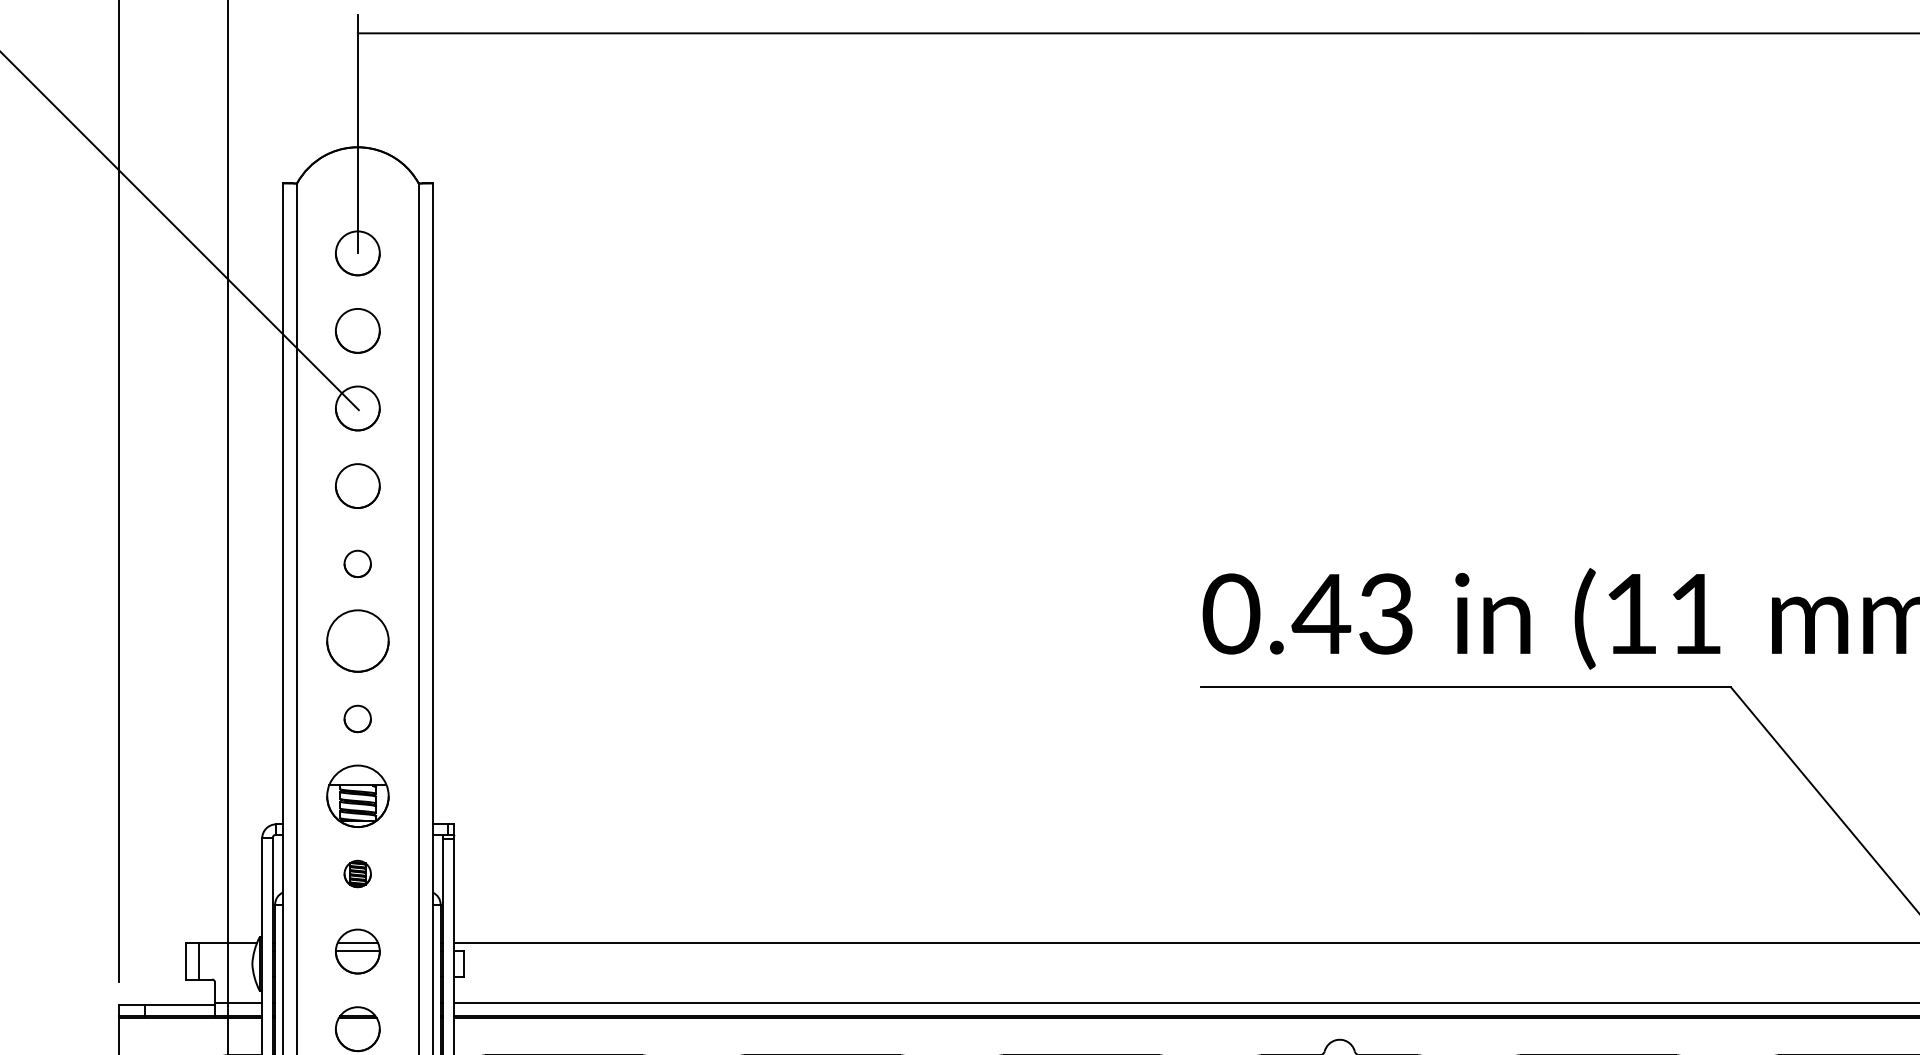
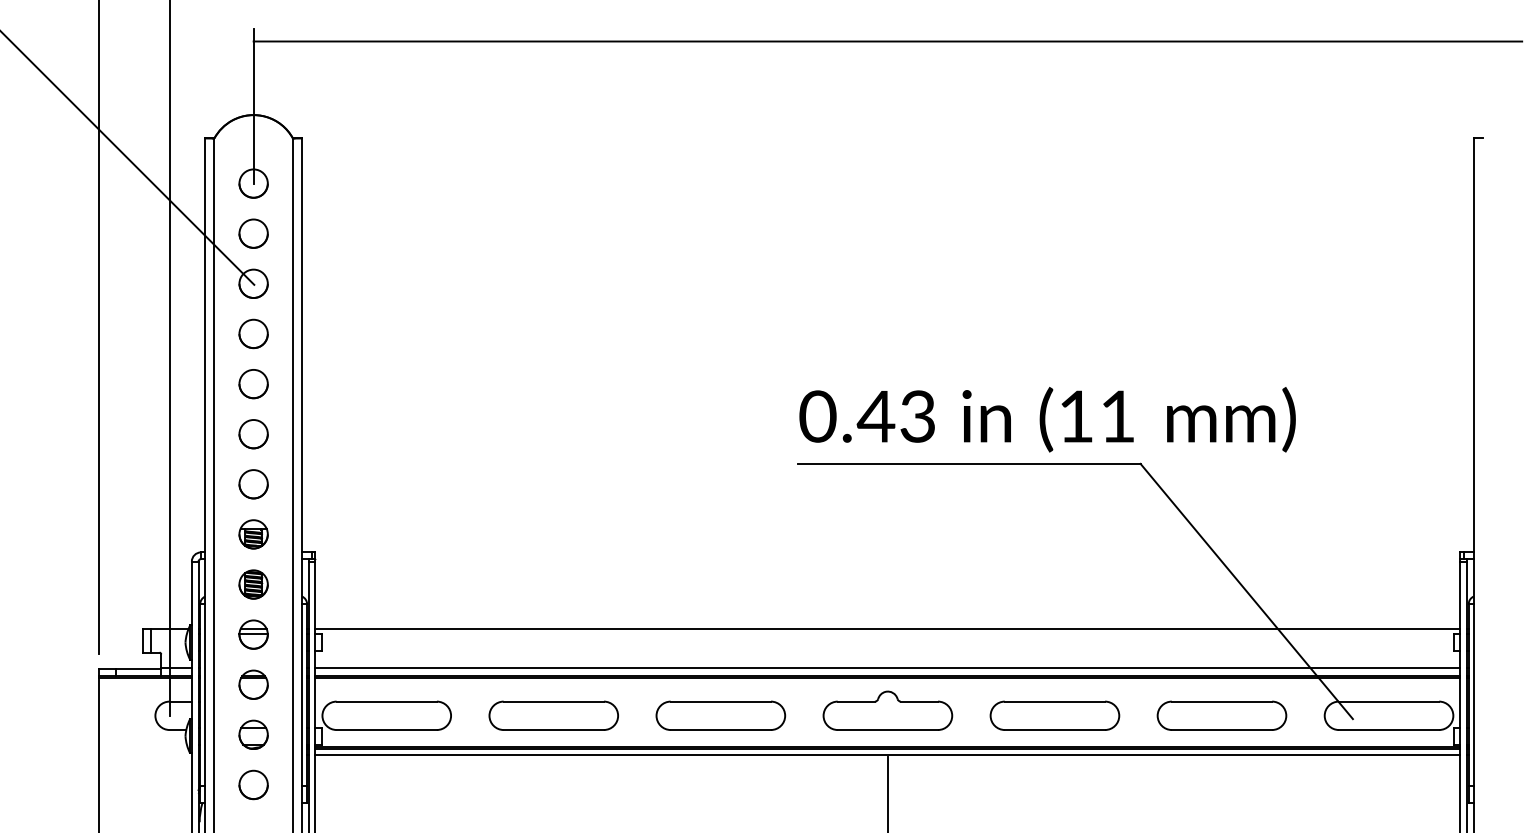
circle: (357, 564) -> (253, 384), size x1.67
circle: (357, 641) -> (253, 434), size x0.71
circle: (357, 719) -> (253, 484), size x1.67
part: (357, 796) -> (253, 534), size x0.71
part: (357, 873) -> (253, 584), size x1.67

